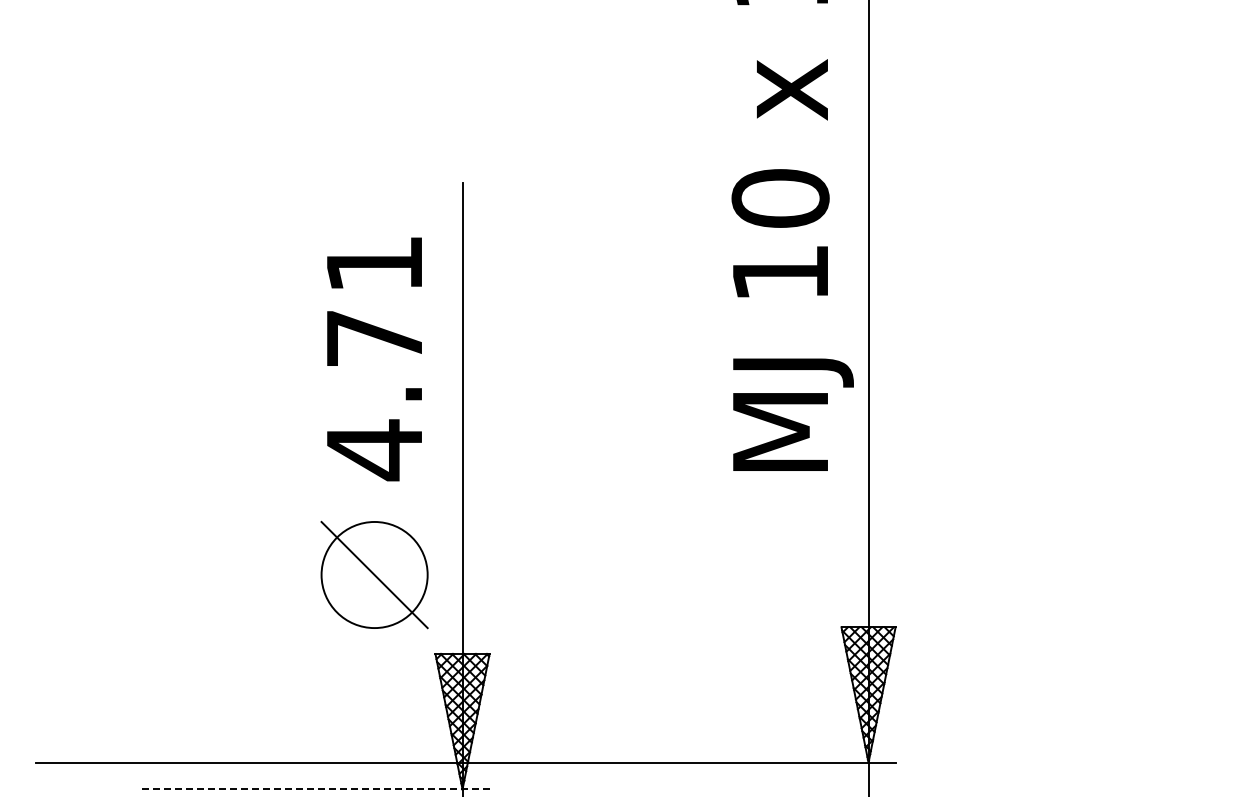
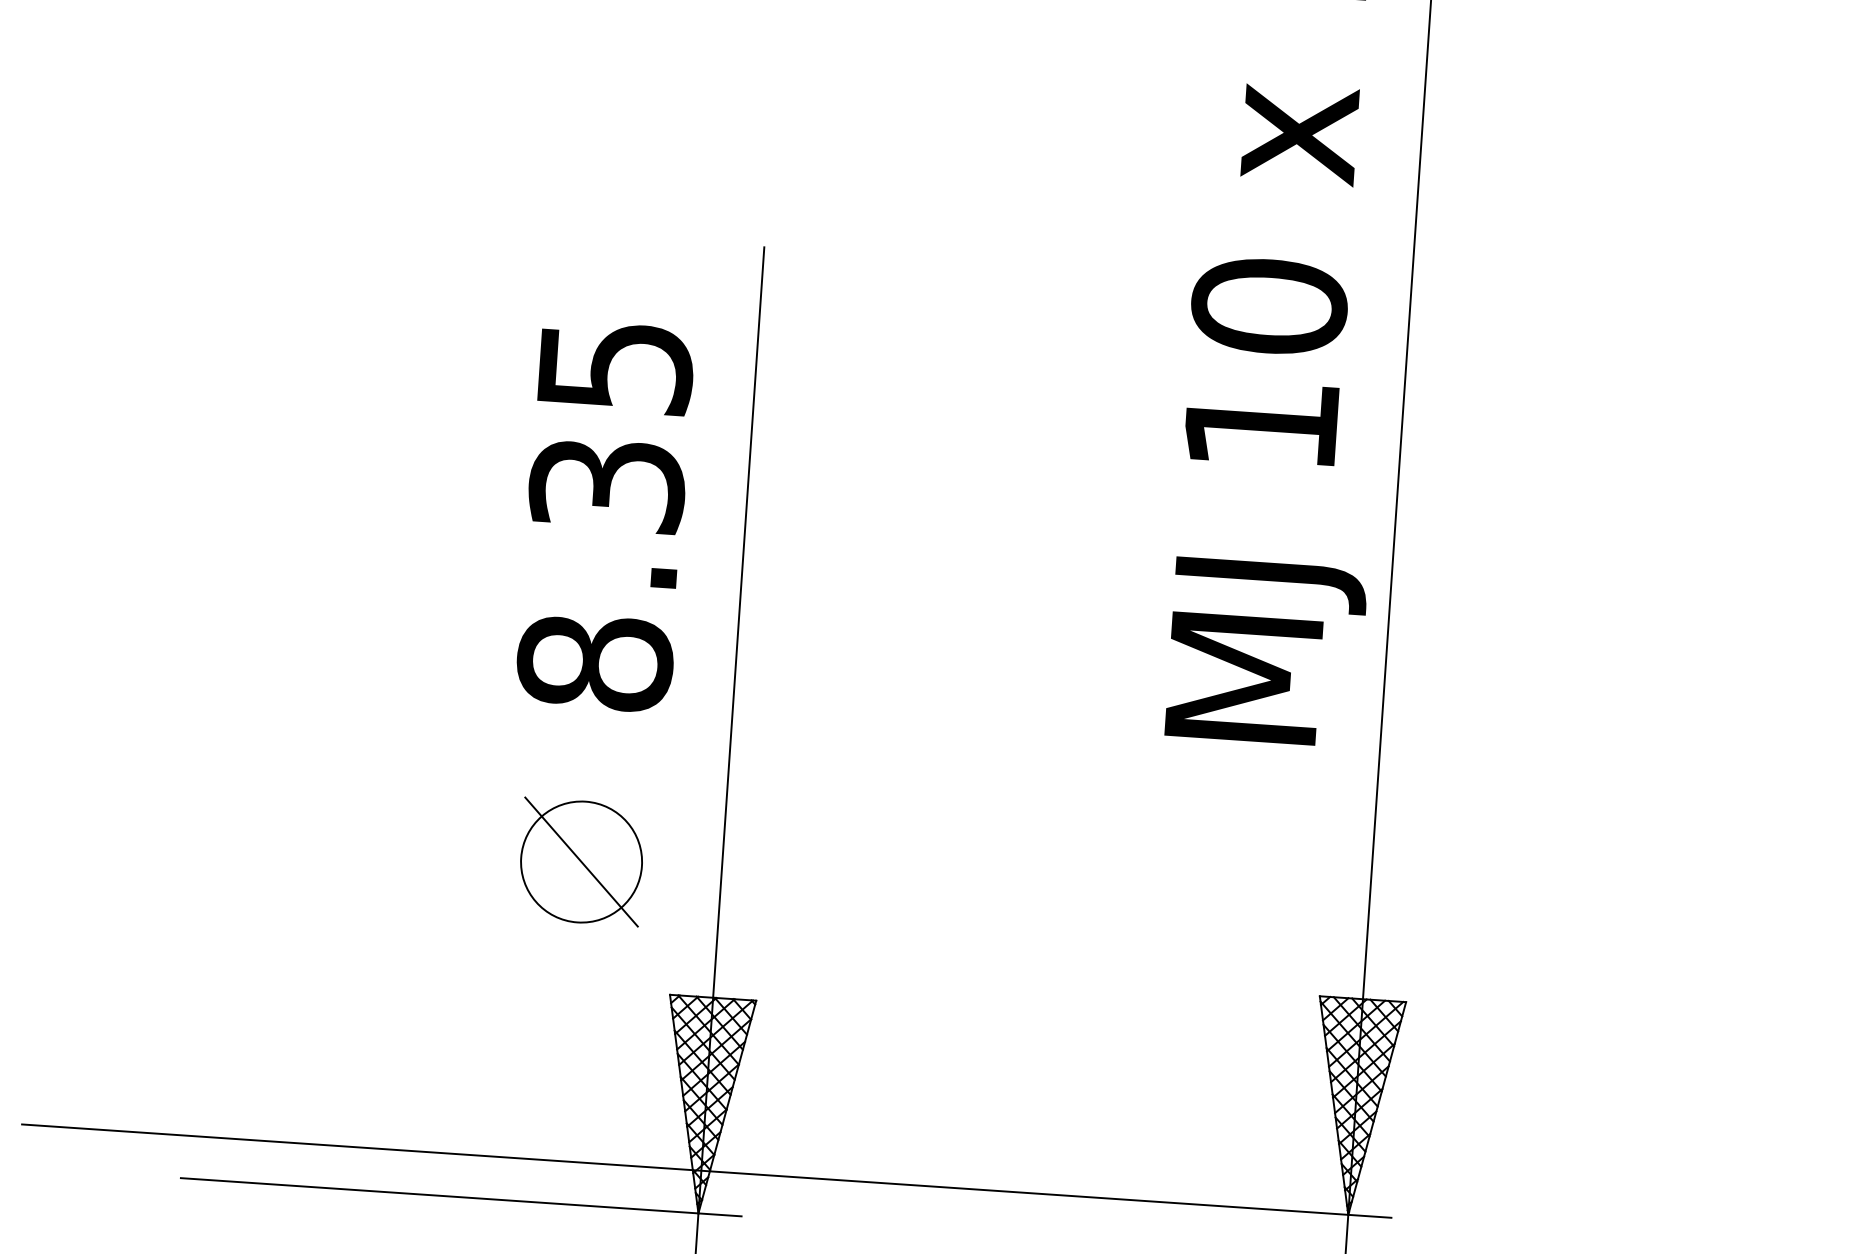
text: (374, 359) -> (604, 518), 4.71 -> 8.35
part: (374, 574) -> (581, 861), size x0.71
line: (313, 789) -> (460, 1197), dashed -> solid

